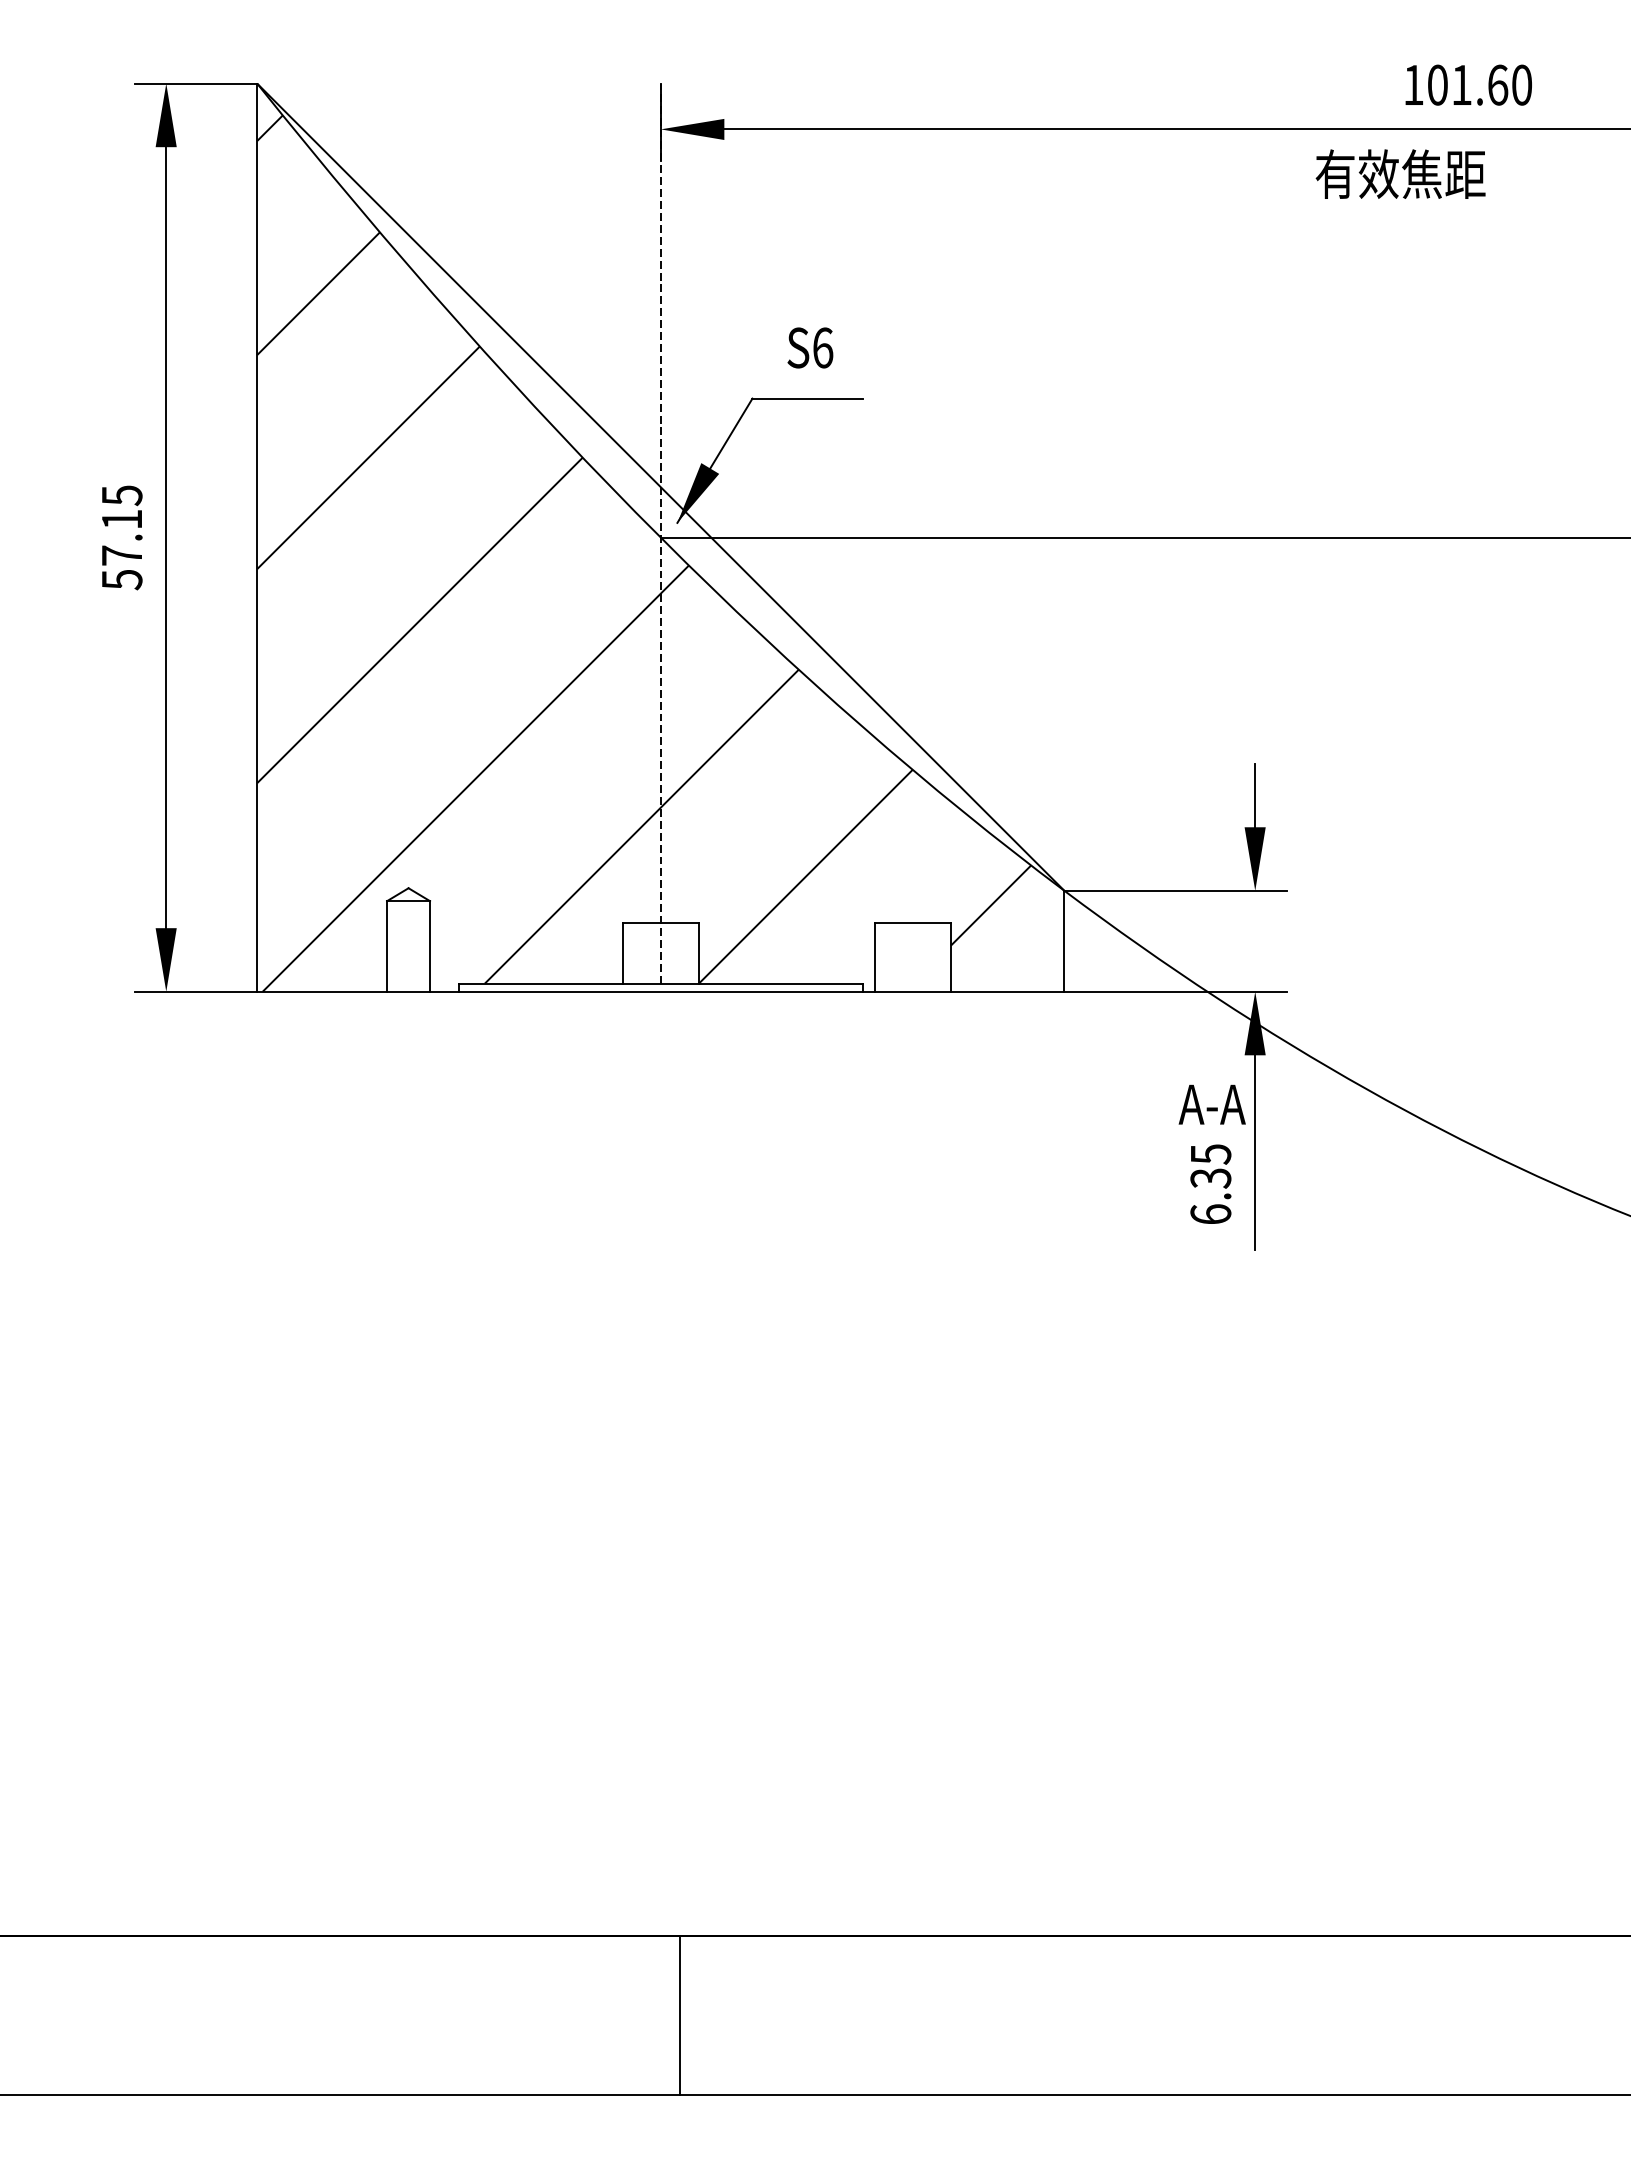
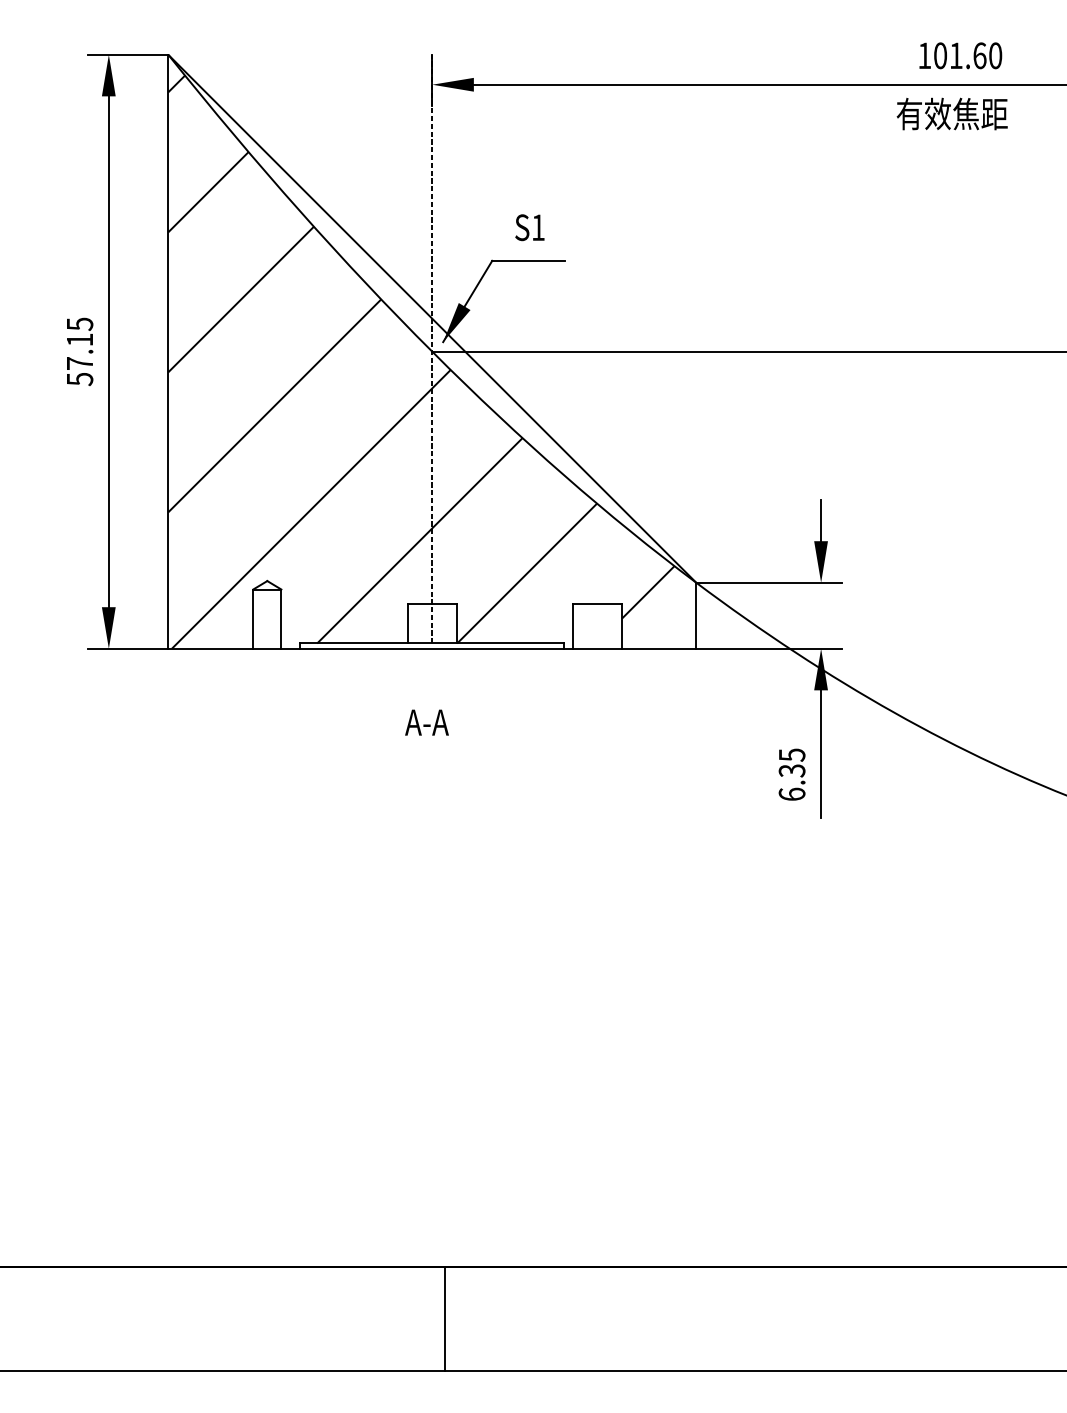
text: (1399, 173) -> (951, 113), moved
text: (823, 347) -> (538, 227), S6 -> S1
text: (1211, 1104) -> (426, 722), moved

